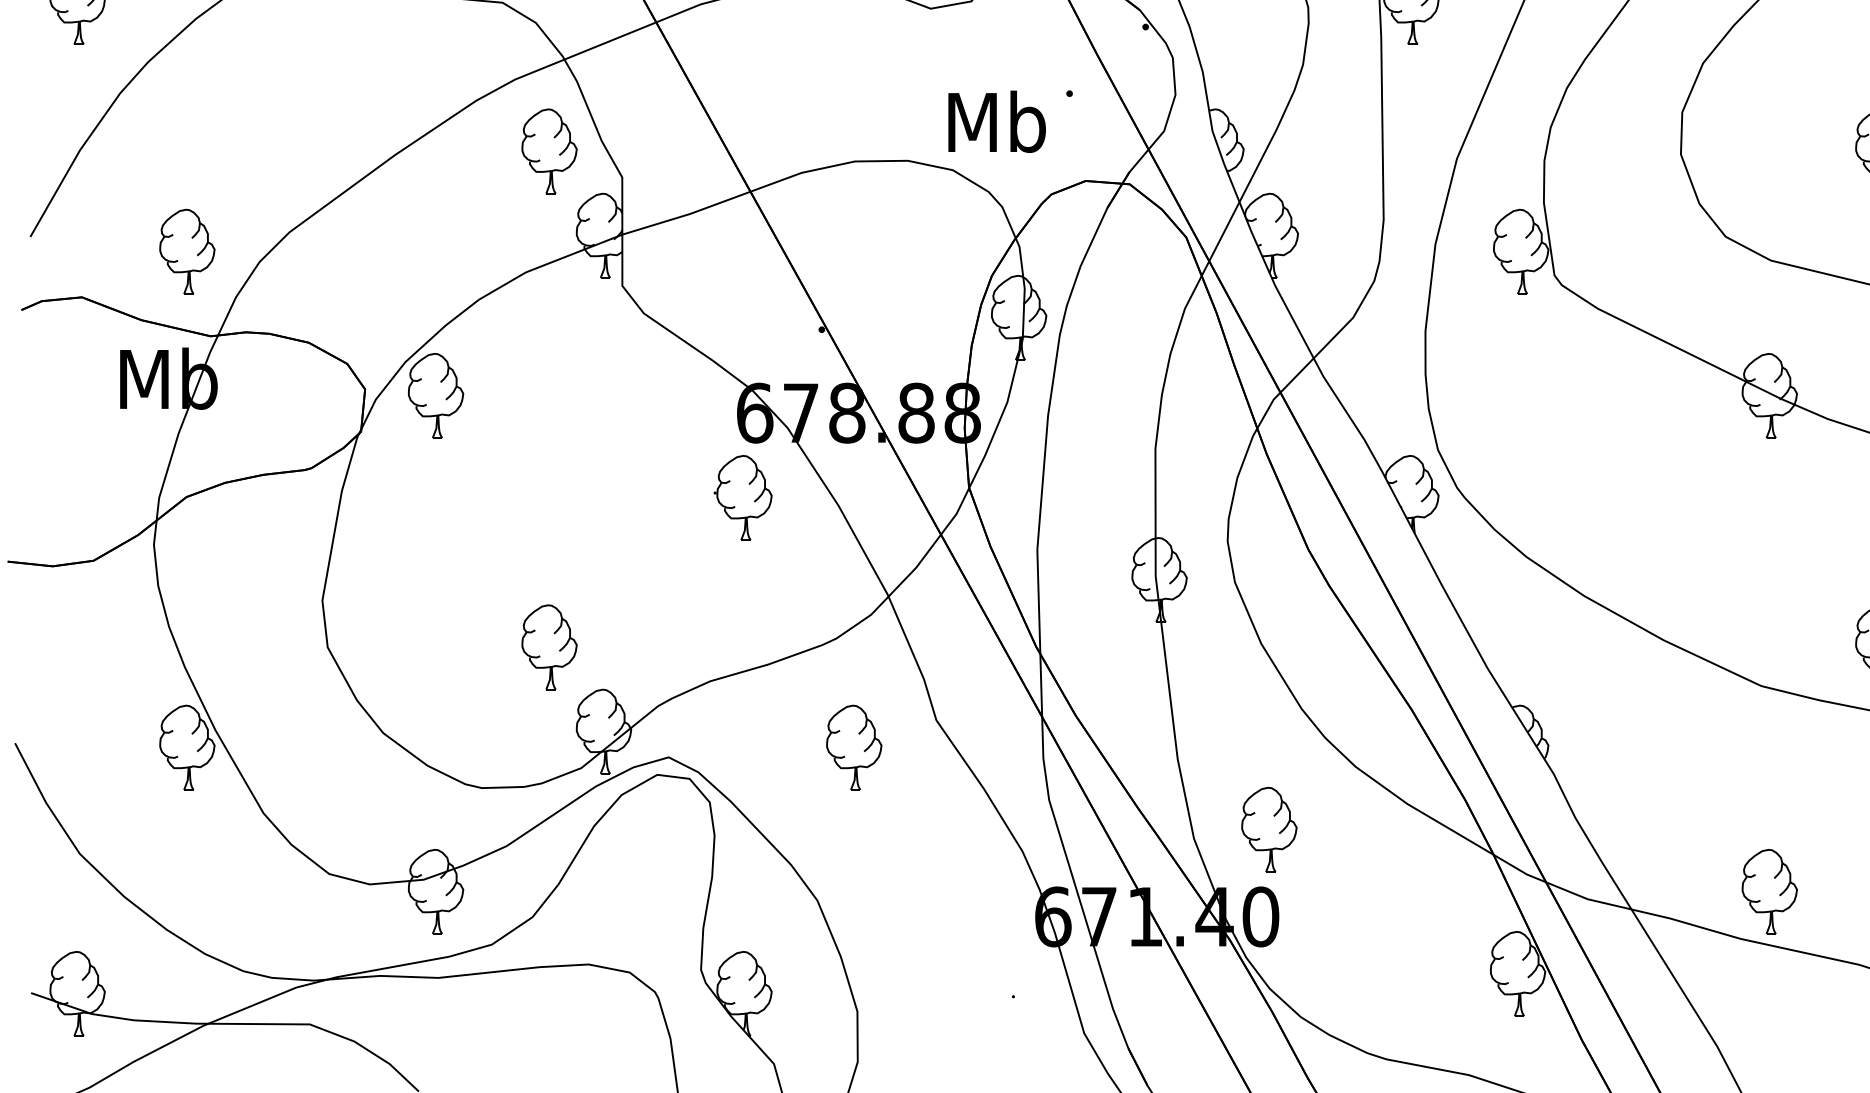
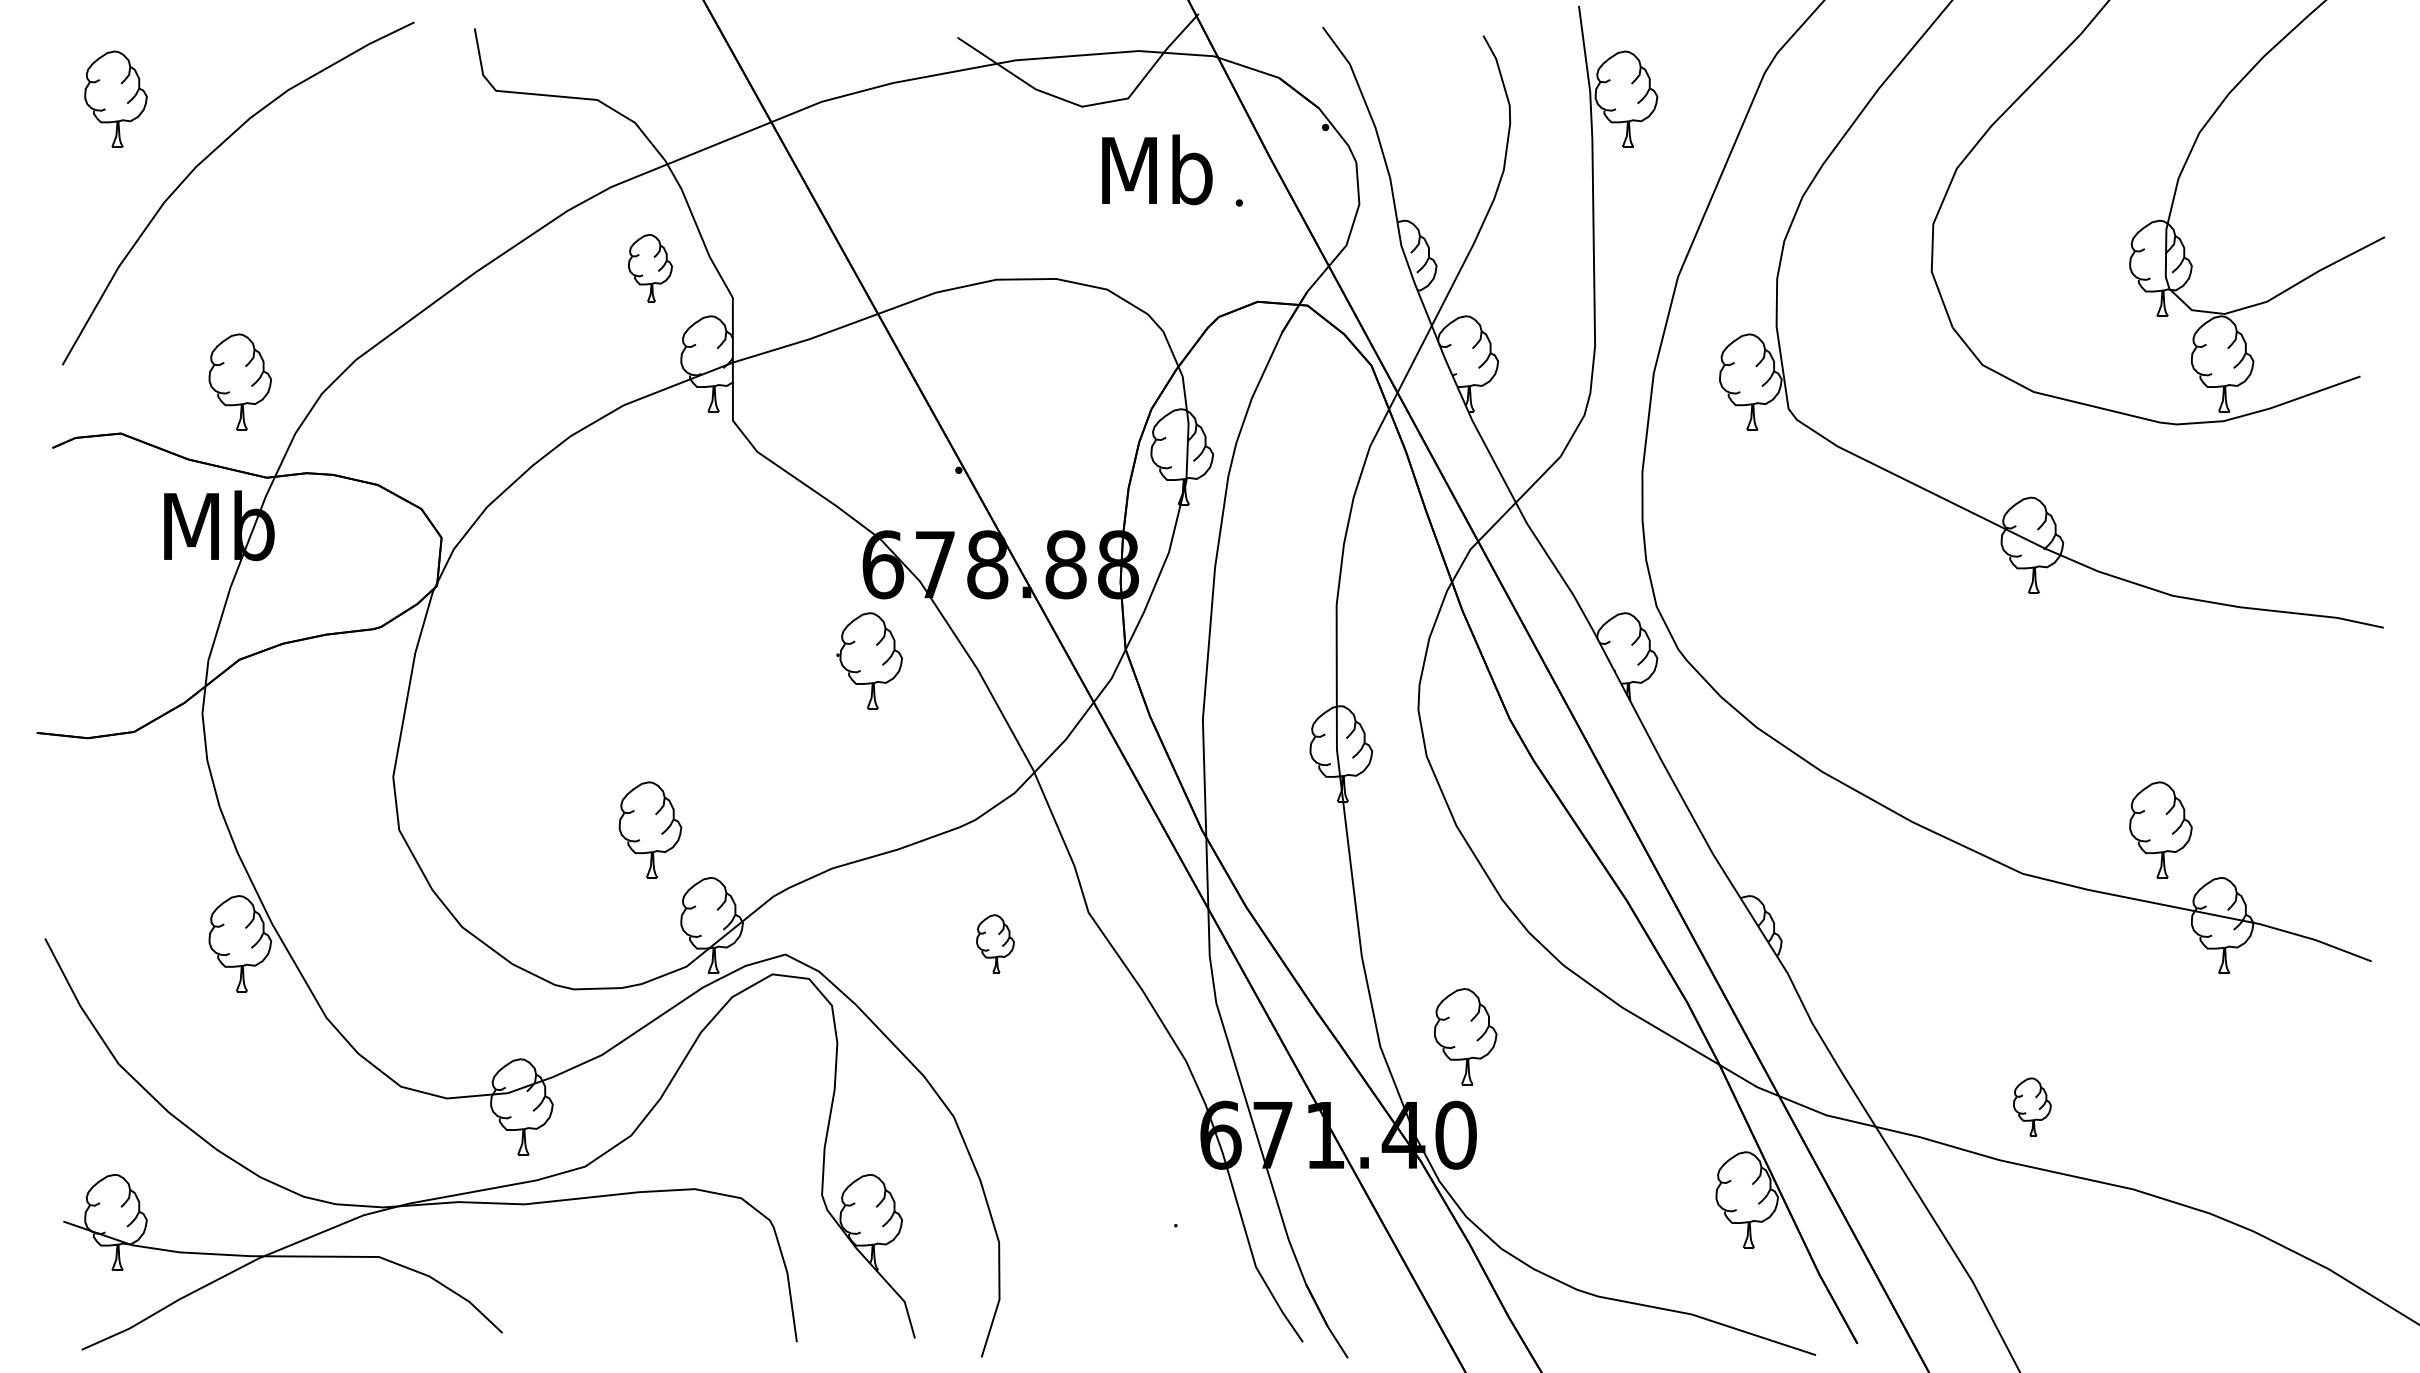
text: (997, 121) -> (1157, 169), moved
part: (549, 150) -> (650, 267), size x0.7
part: (435, 395) -> (521, 544), removed
part: (854, 747) -> (995, 943), size x0.6
part: (1769, 891) -> (2032, 1106), size x0.6

